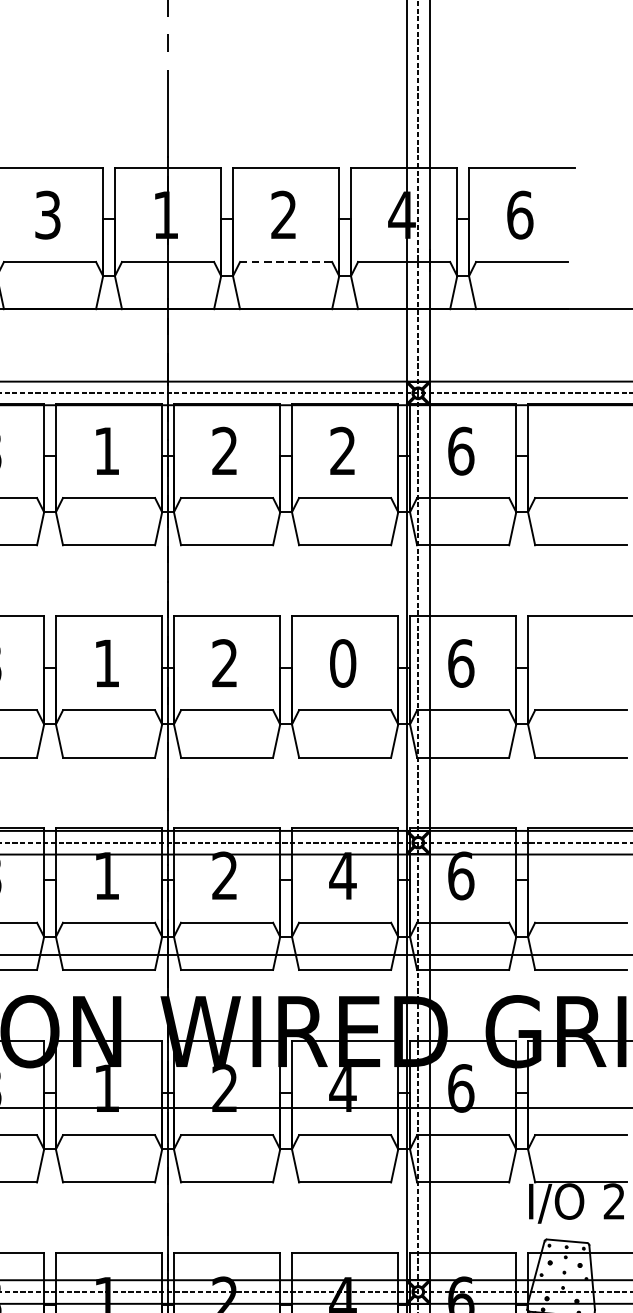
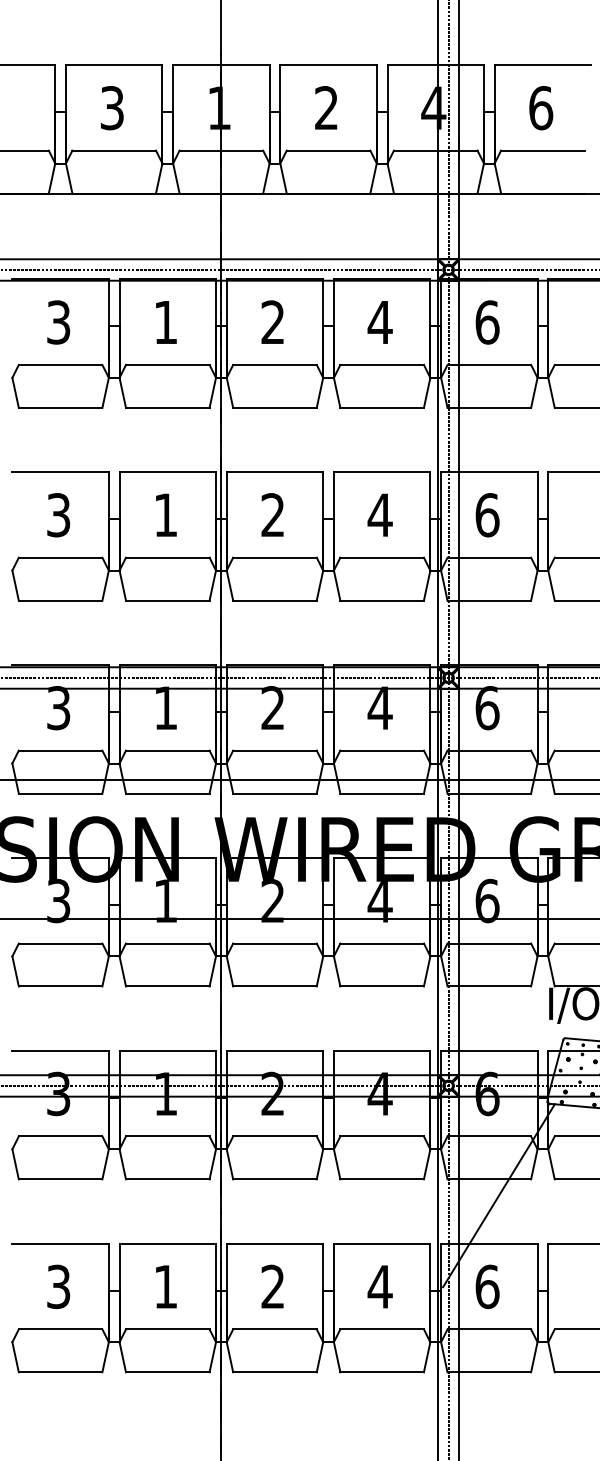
line: (286, 261) -> (328, 150), dashed -> solid
text: (342, 450) -> (379, 321), 2 -> 4
text: (342, 663) -> (379, 515), 0 -> 4

